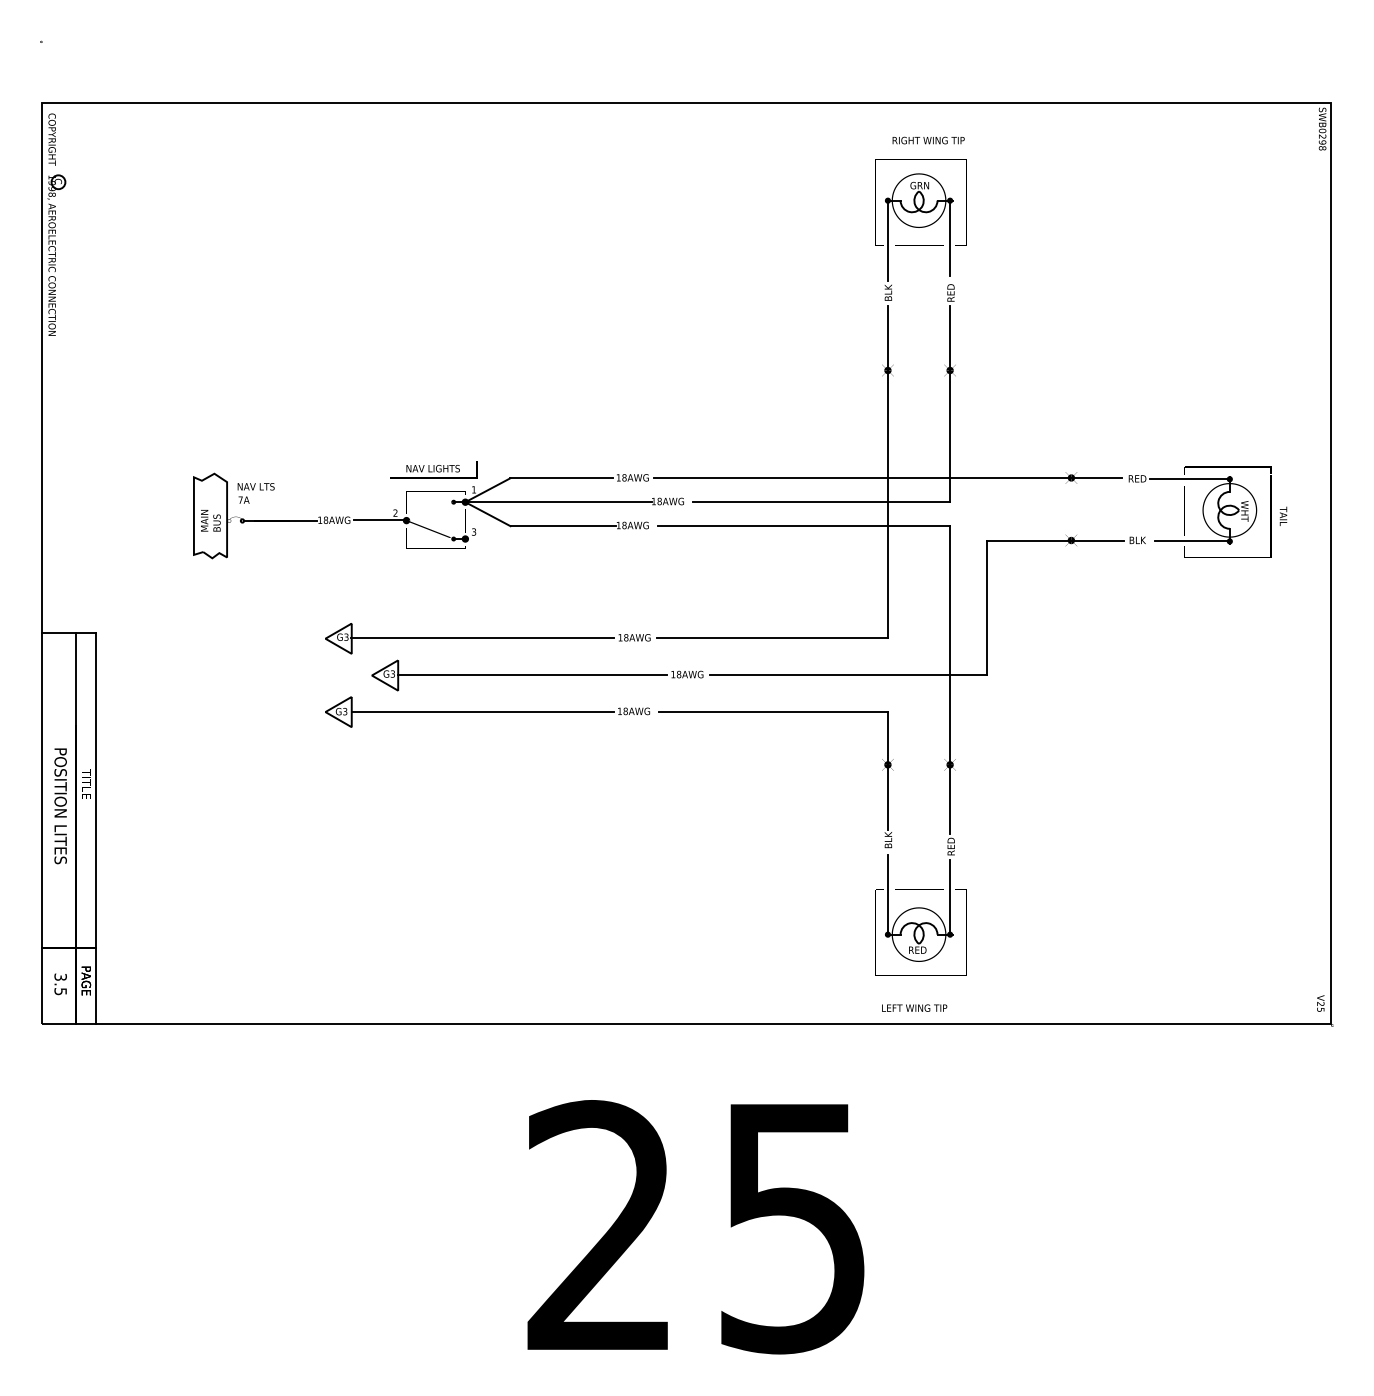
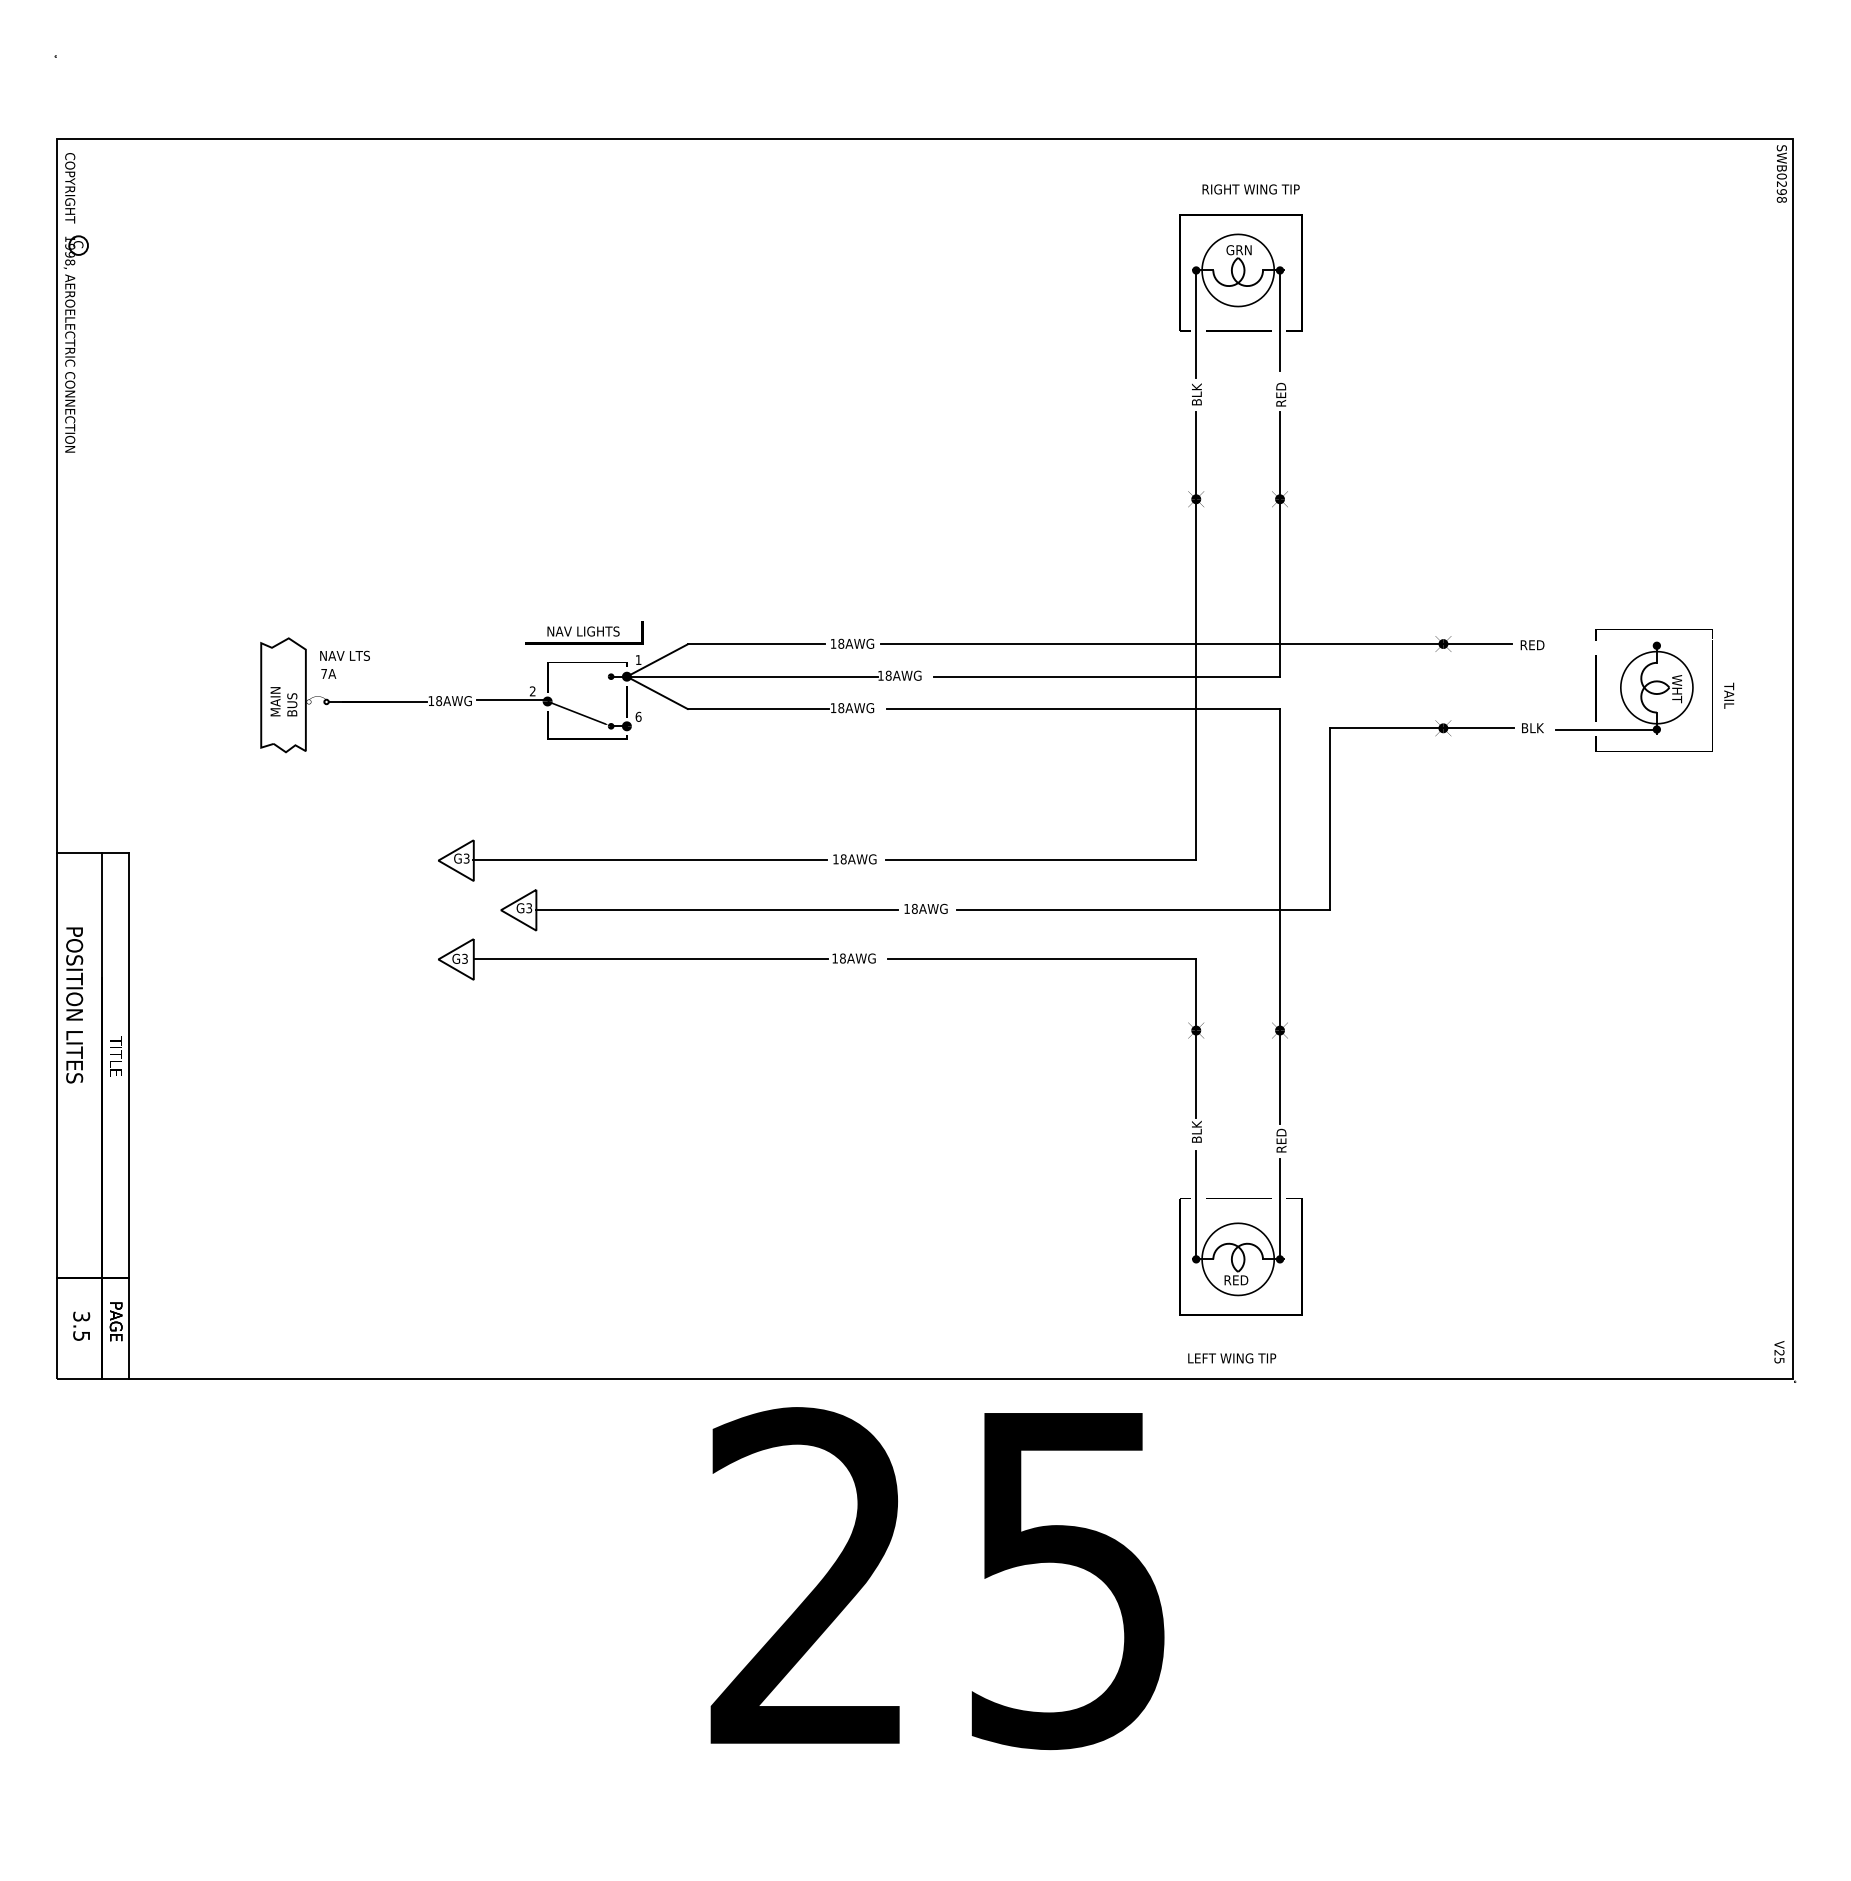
line: (1189, 479) -> (1602, 645), removed
text: (473, 531) -> (638, 716), 3 -> 6
text: (60, 806) -> (74, 1005), moved
text: (695, 1227) -> (937, 1578), moved

